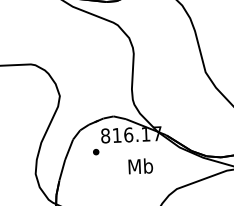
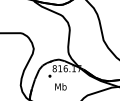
text: (139, 165) -> (60, 86), moved

